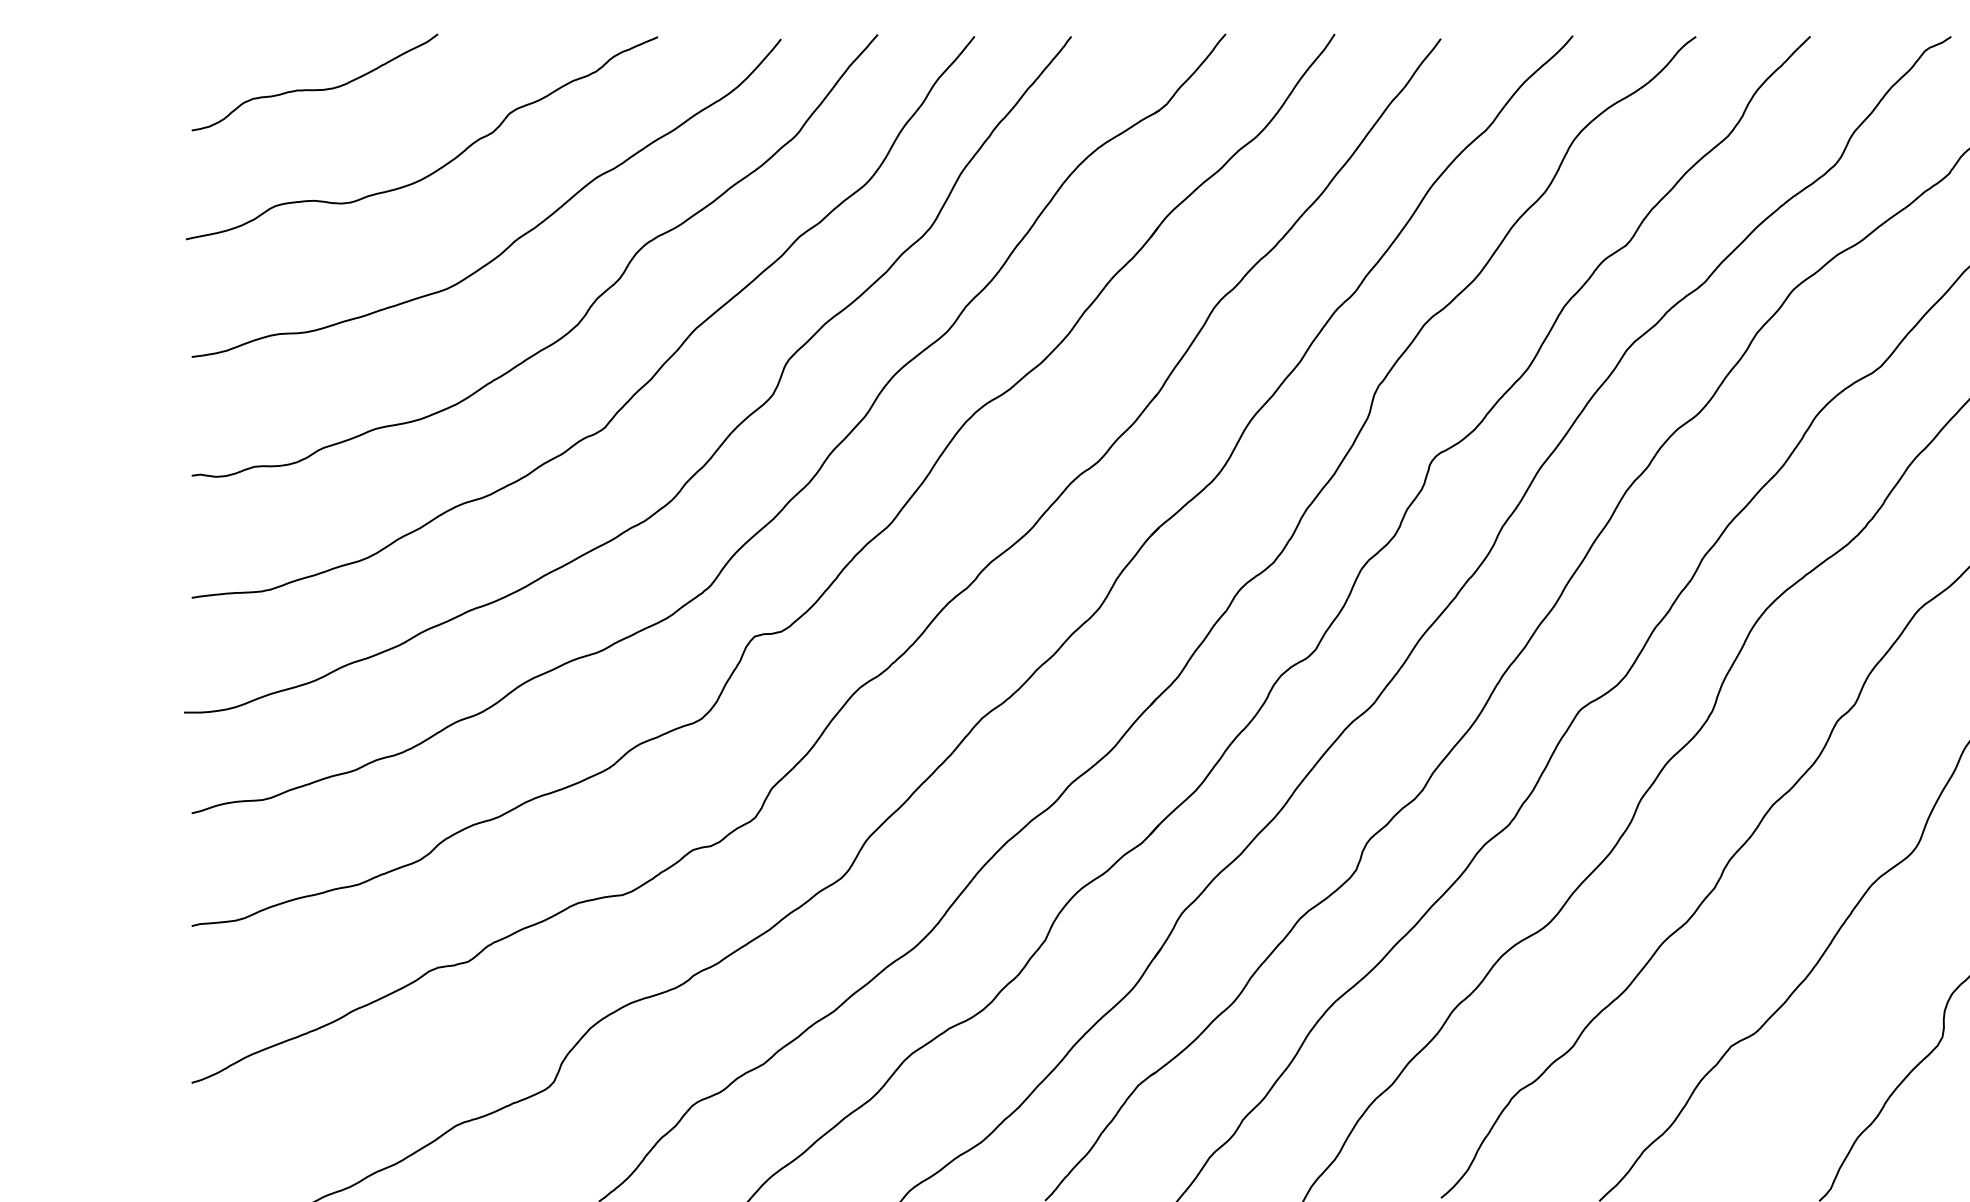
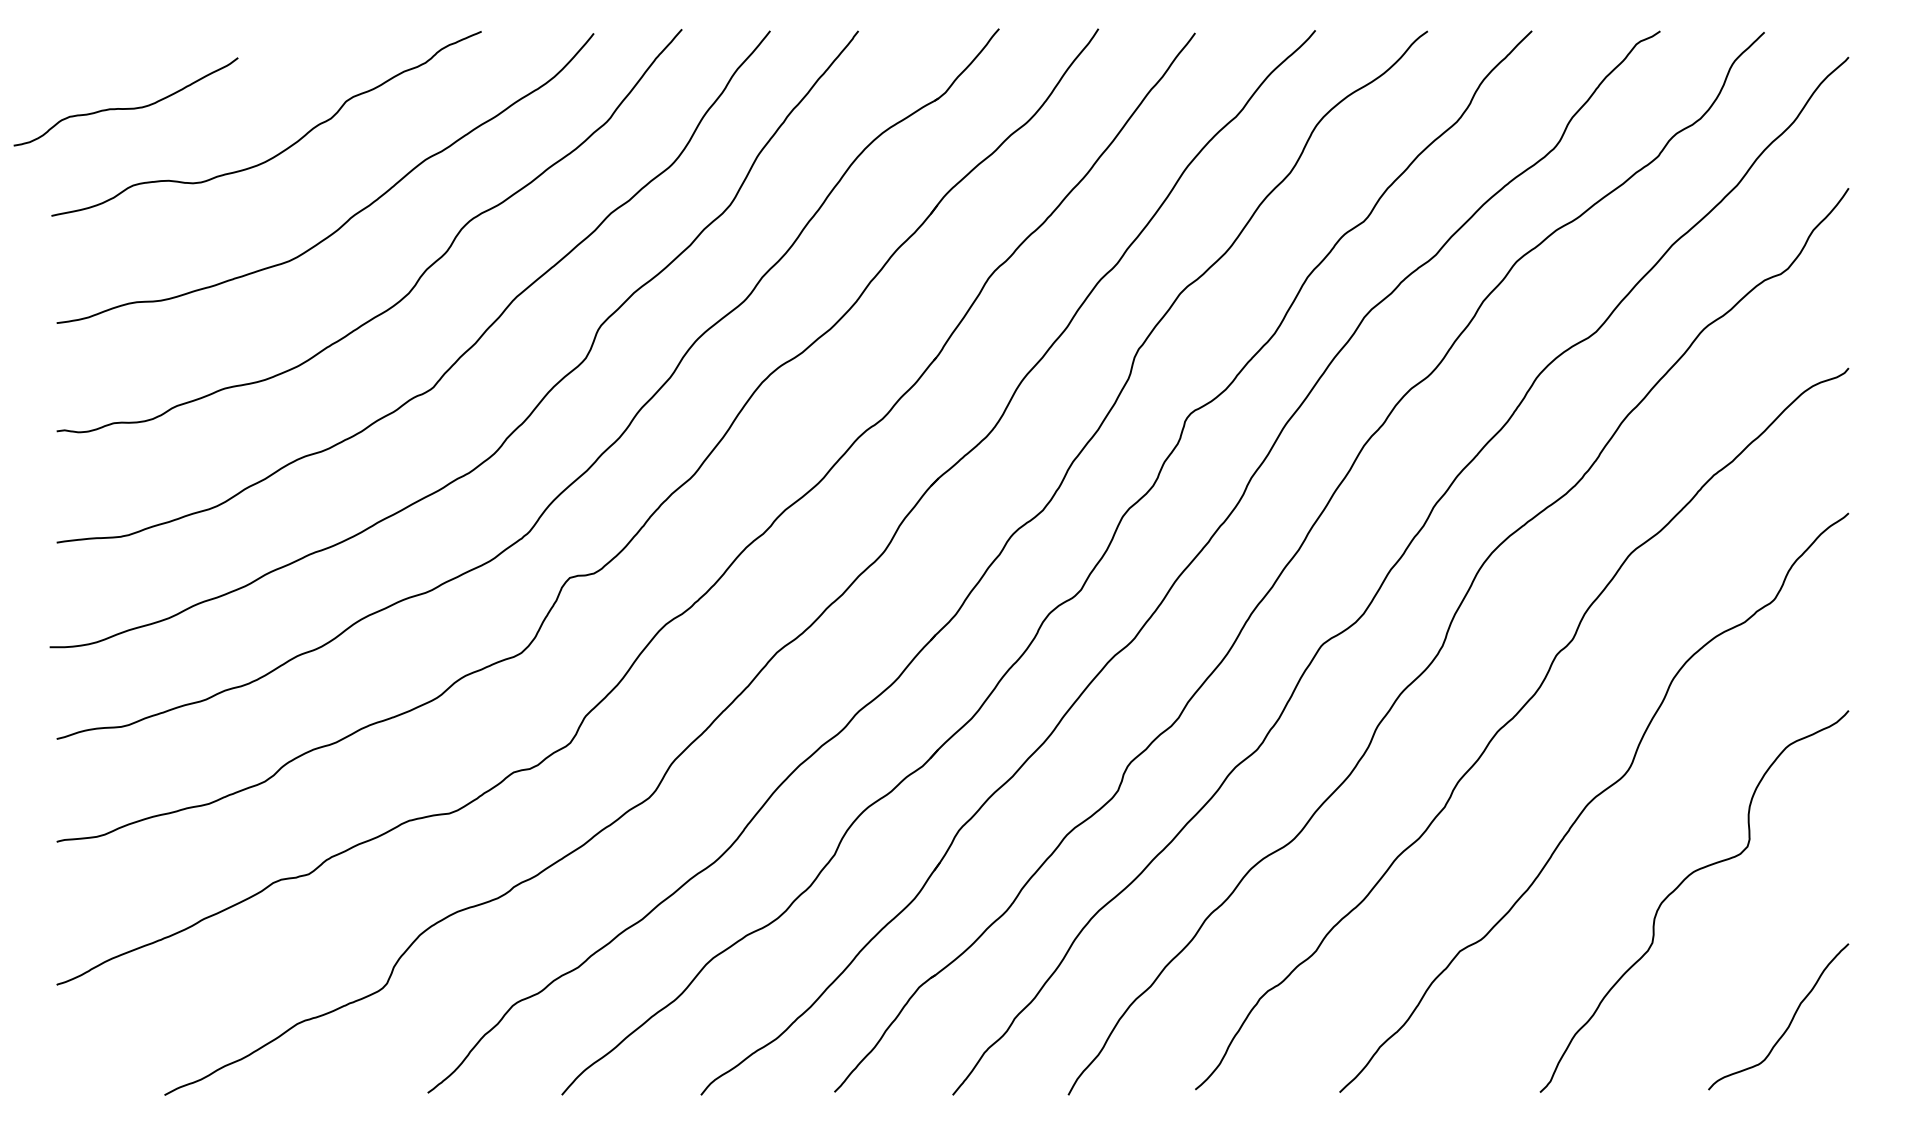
curve: (314, 89) -> (125, 108), moved

